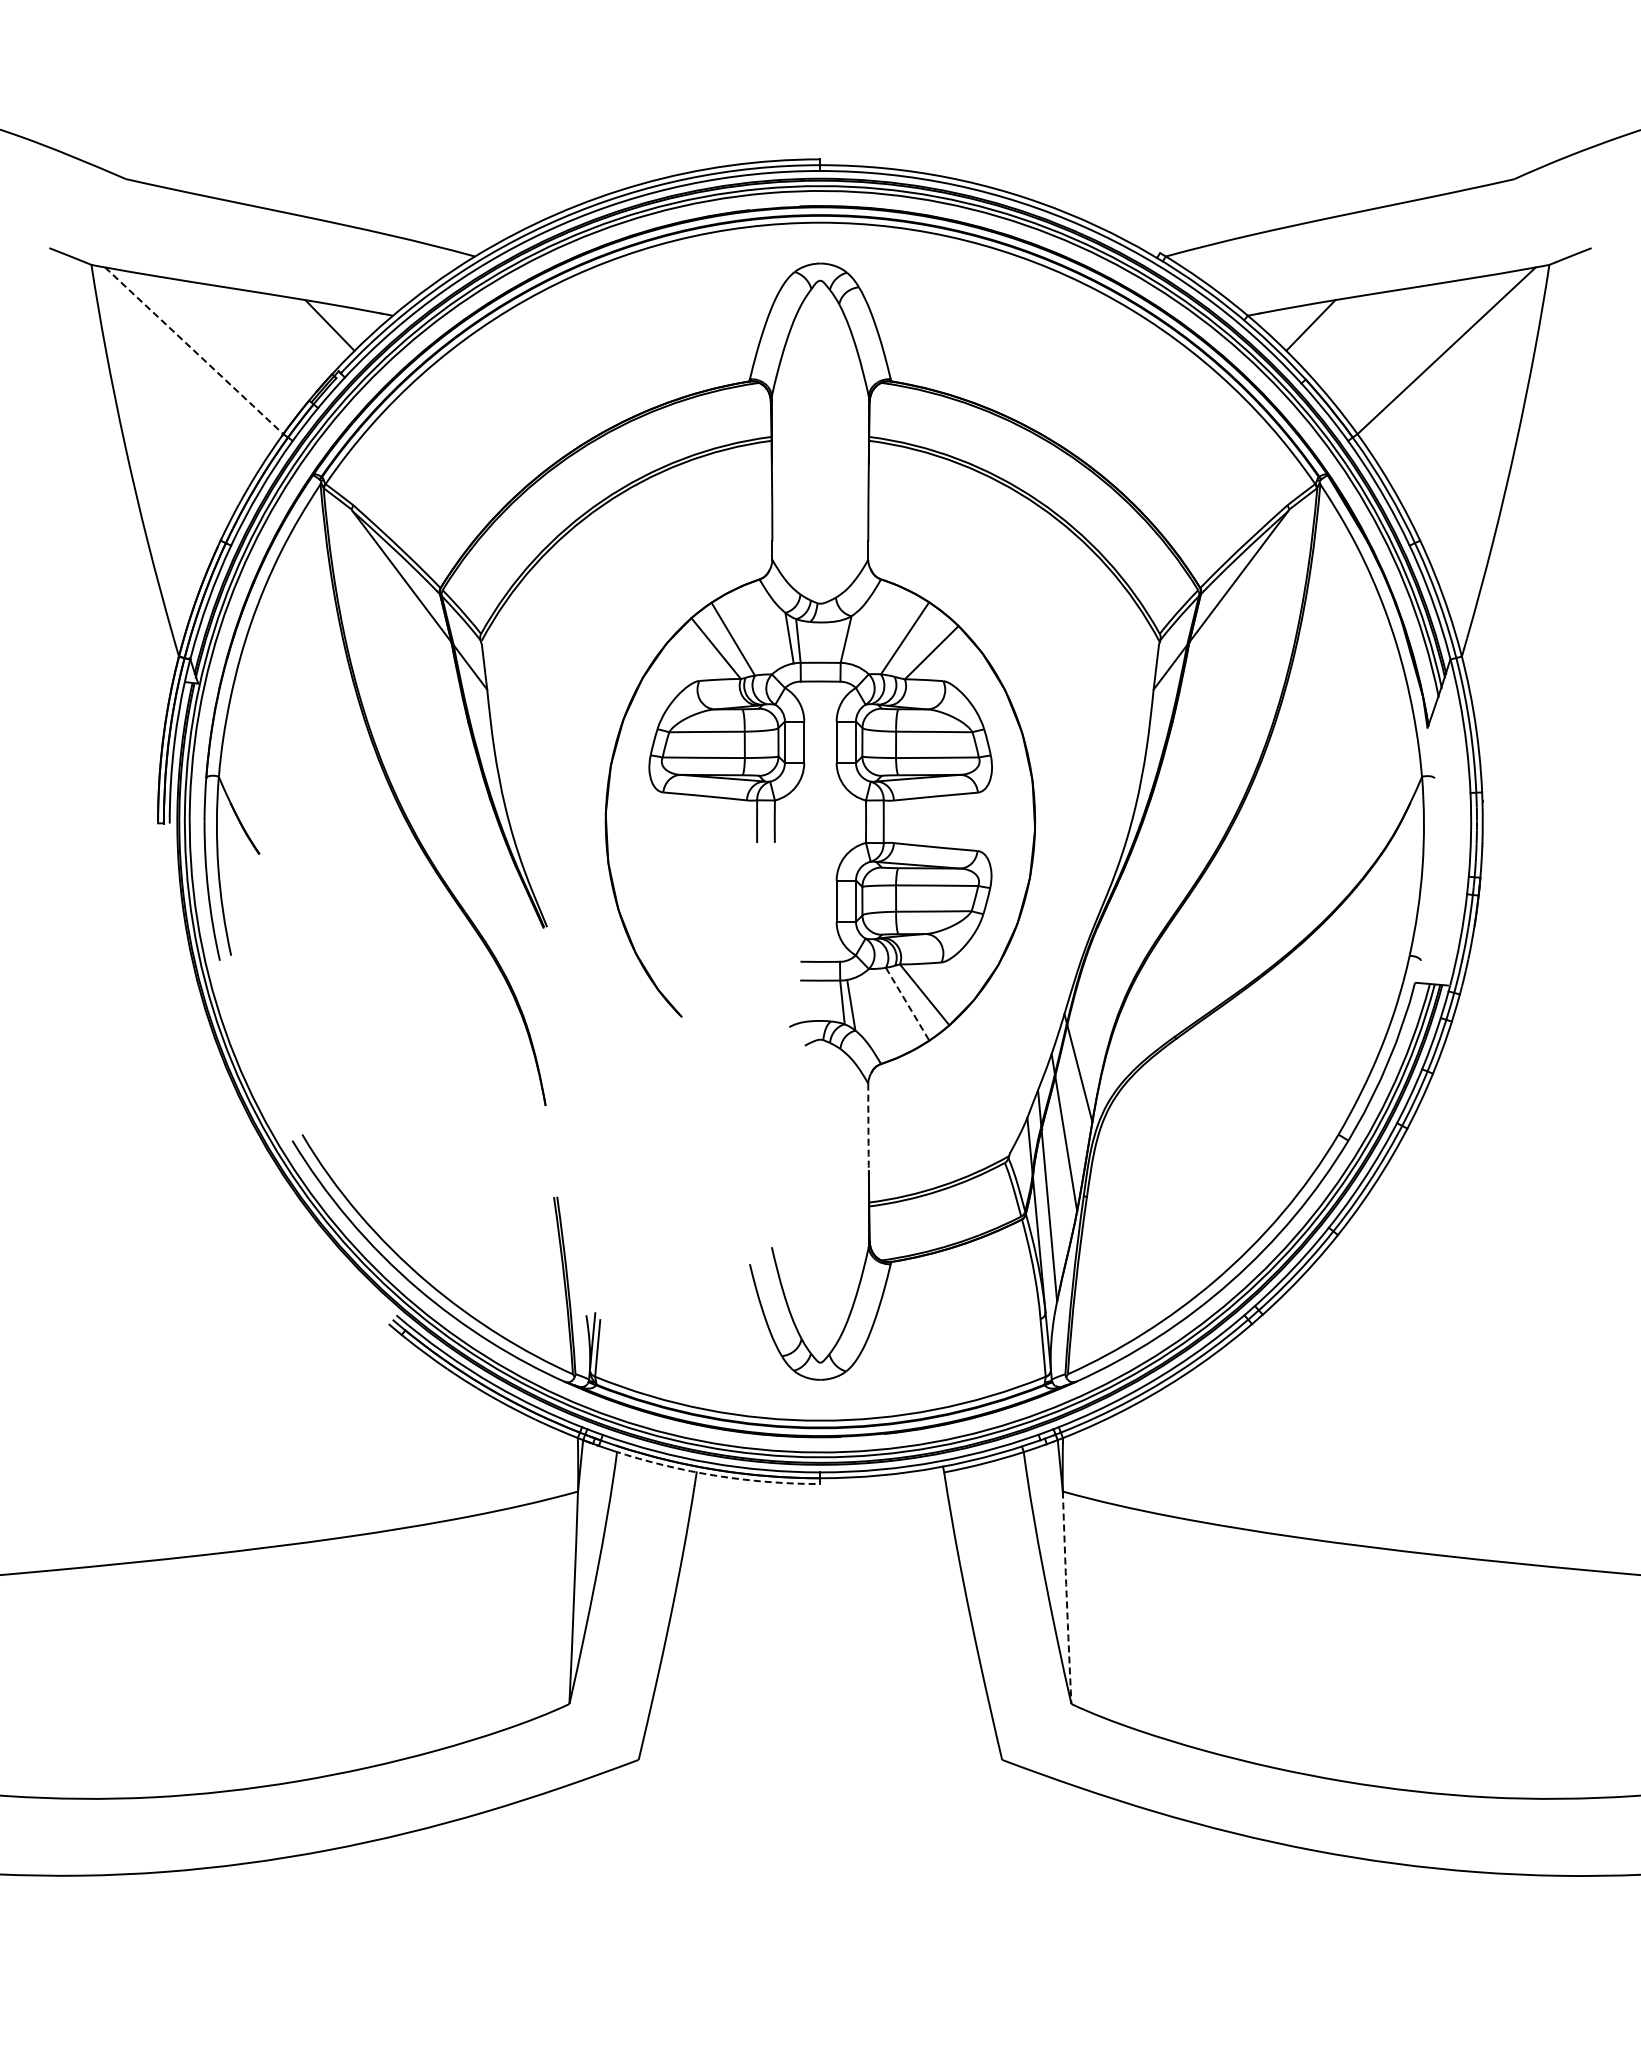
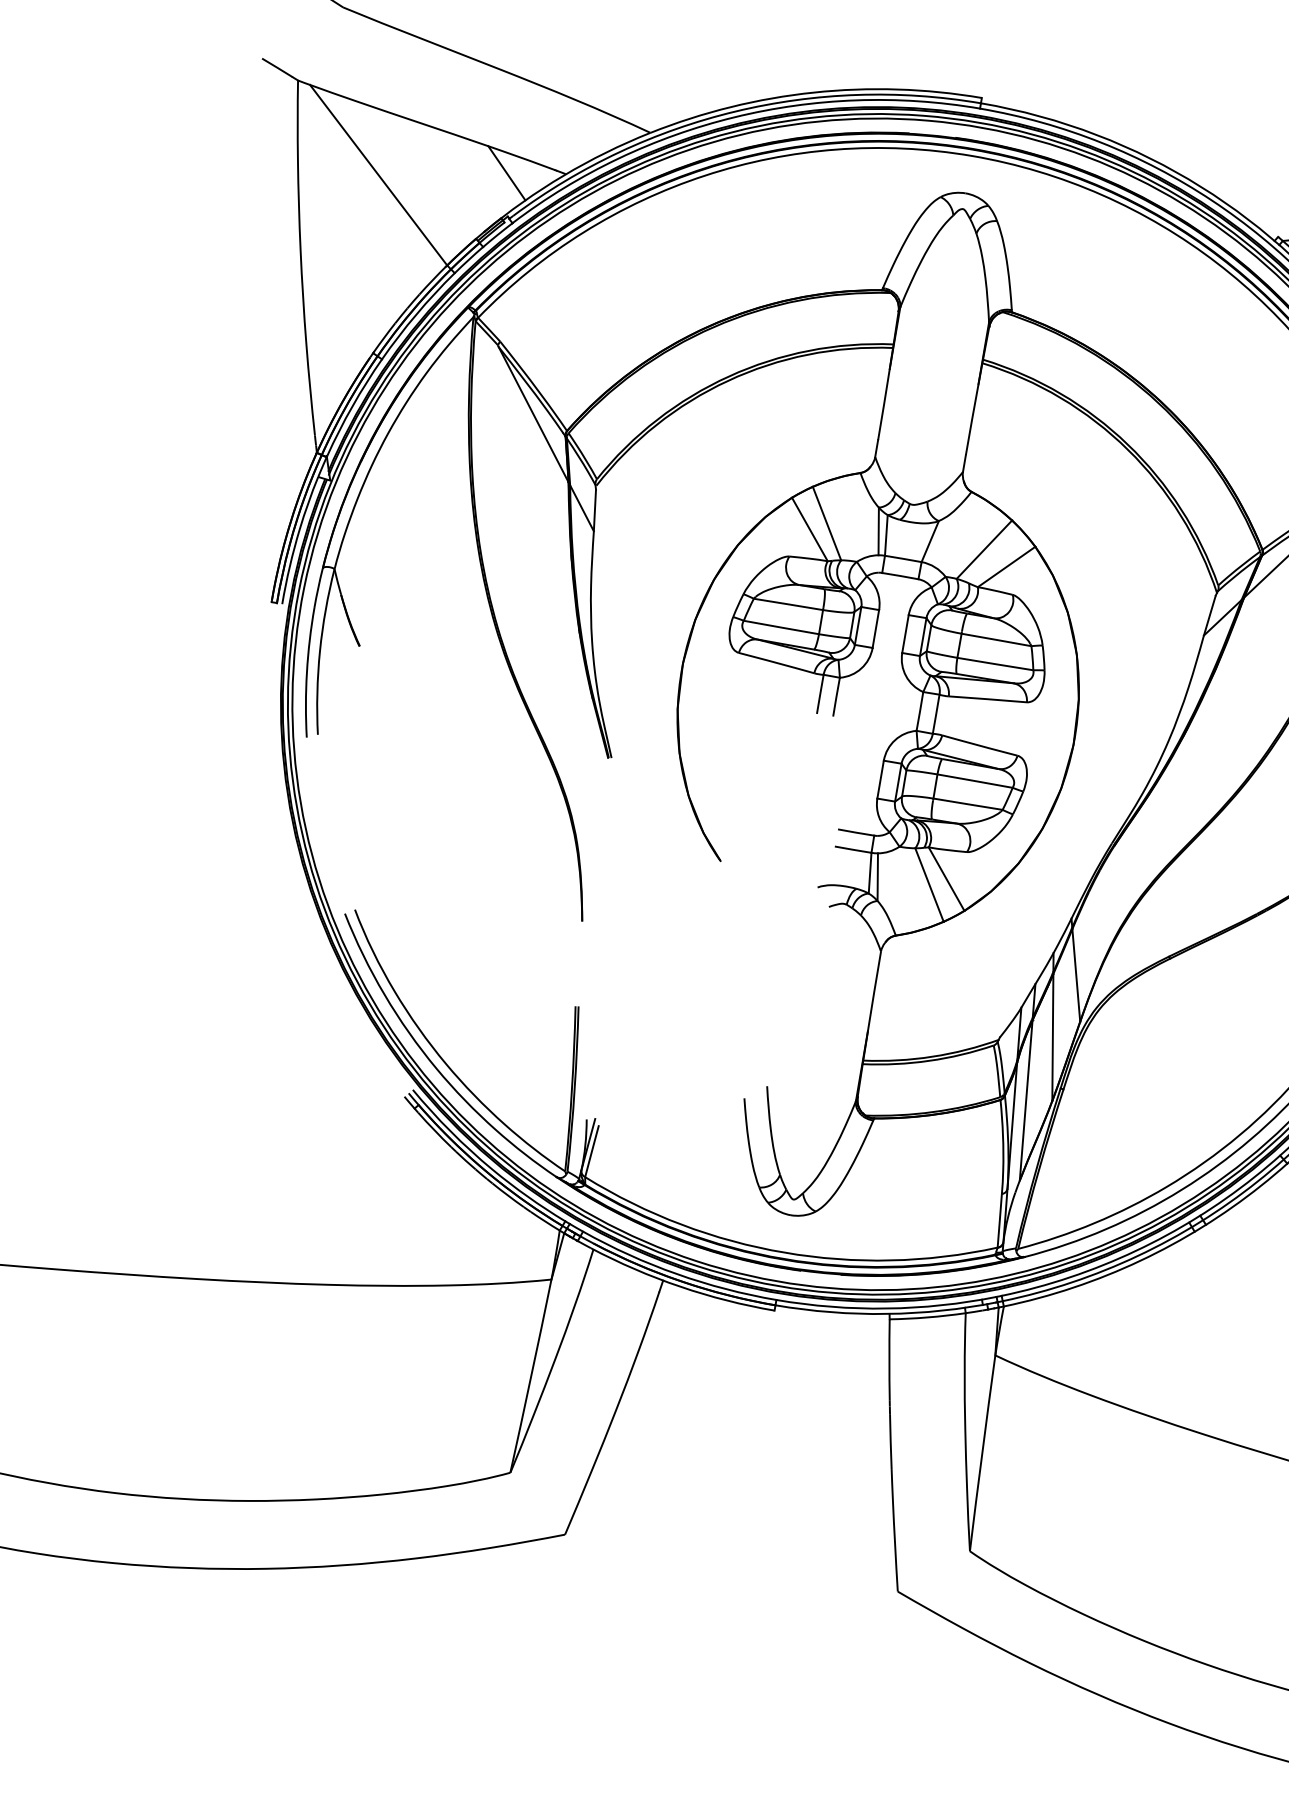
line: (194, 351) -> (378, 175), dashed -> solid
line: (907, 1004) -> (929, 885), dashed -> solid
arc: (868, 1127) -> (874, 991), dashed -> solid
arc: (715, 1475) -> (679, 1286), dashed -> solid
arc: (1066, 1597) -> (982, 1452), dashed -> solid

